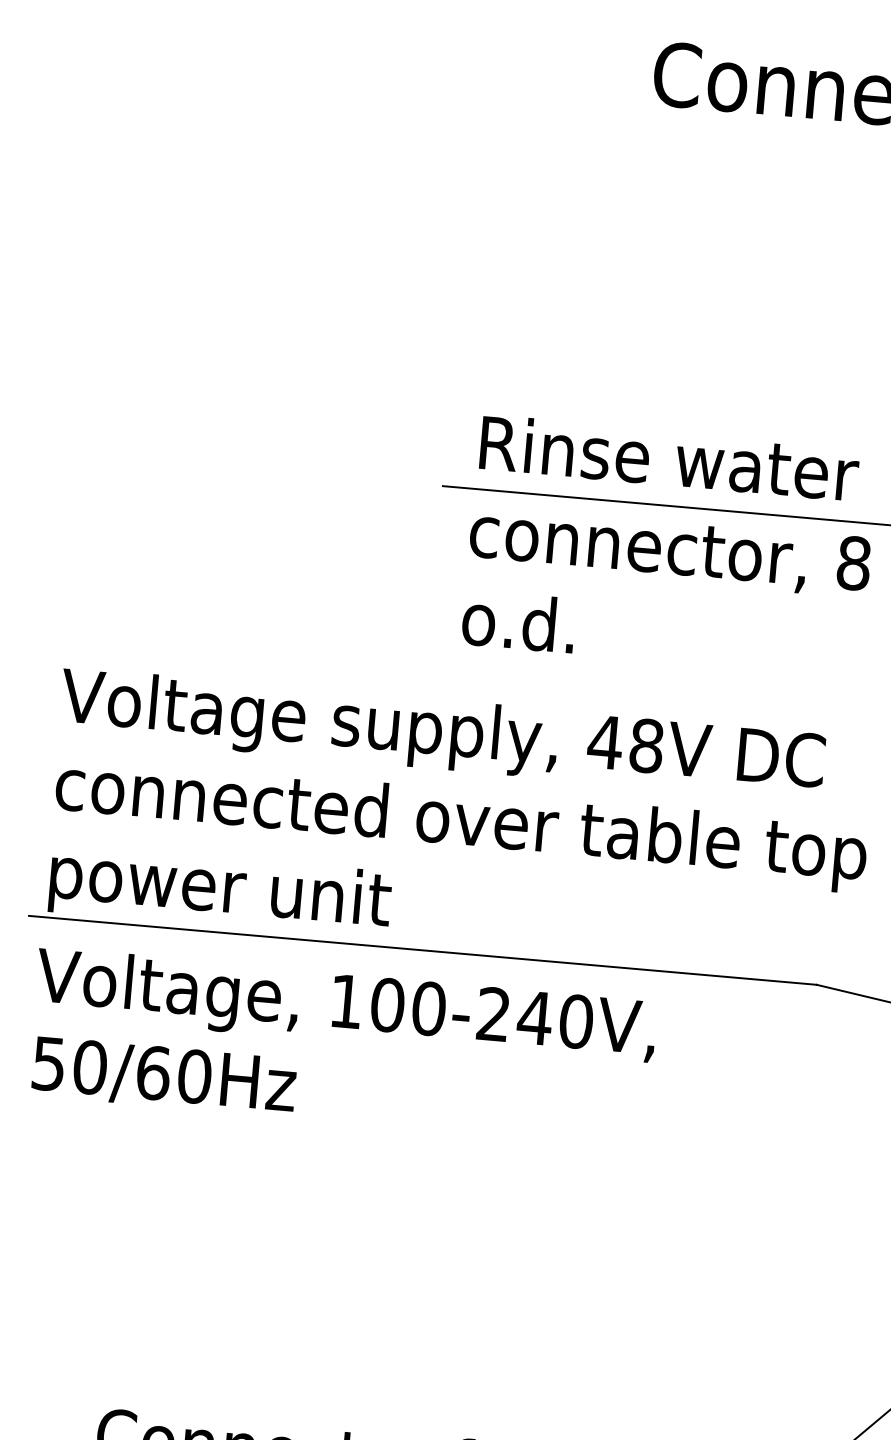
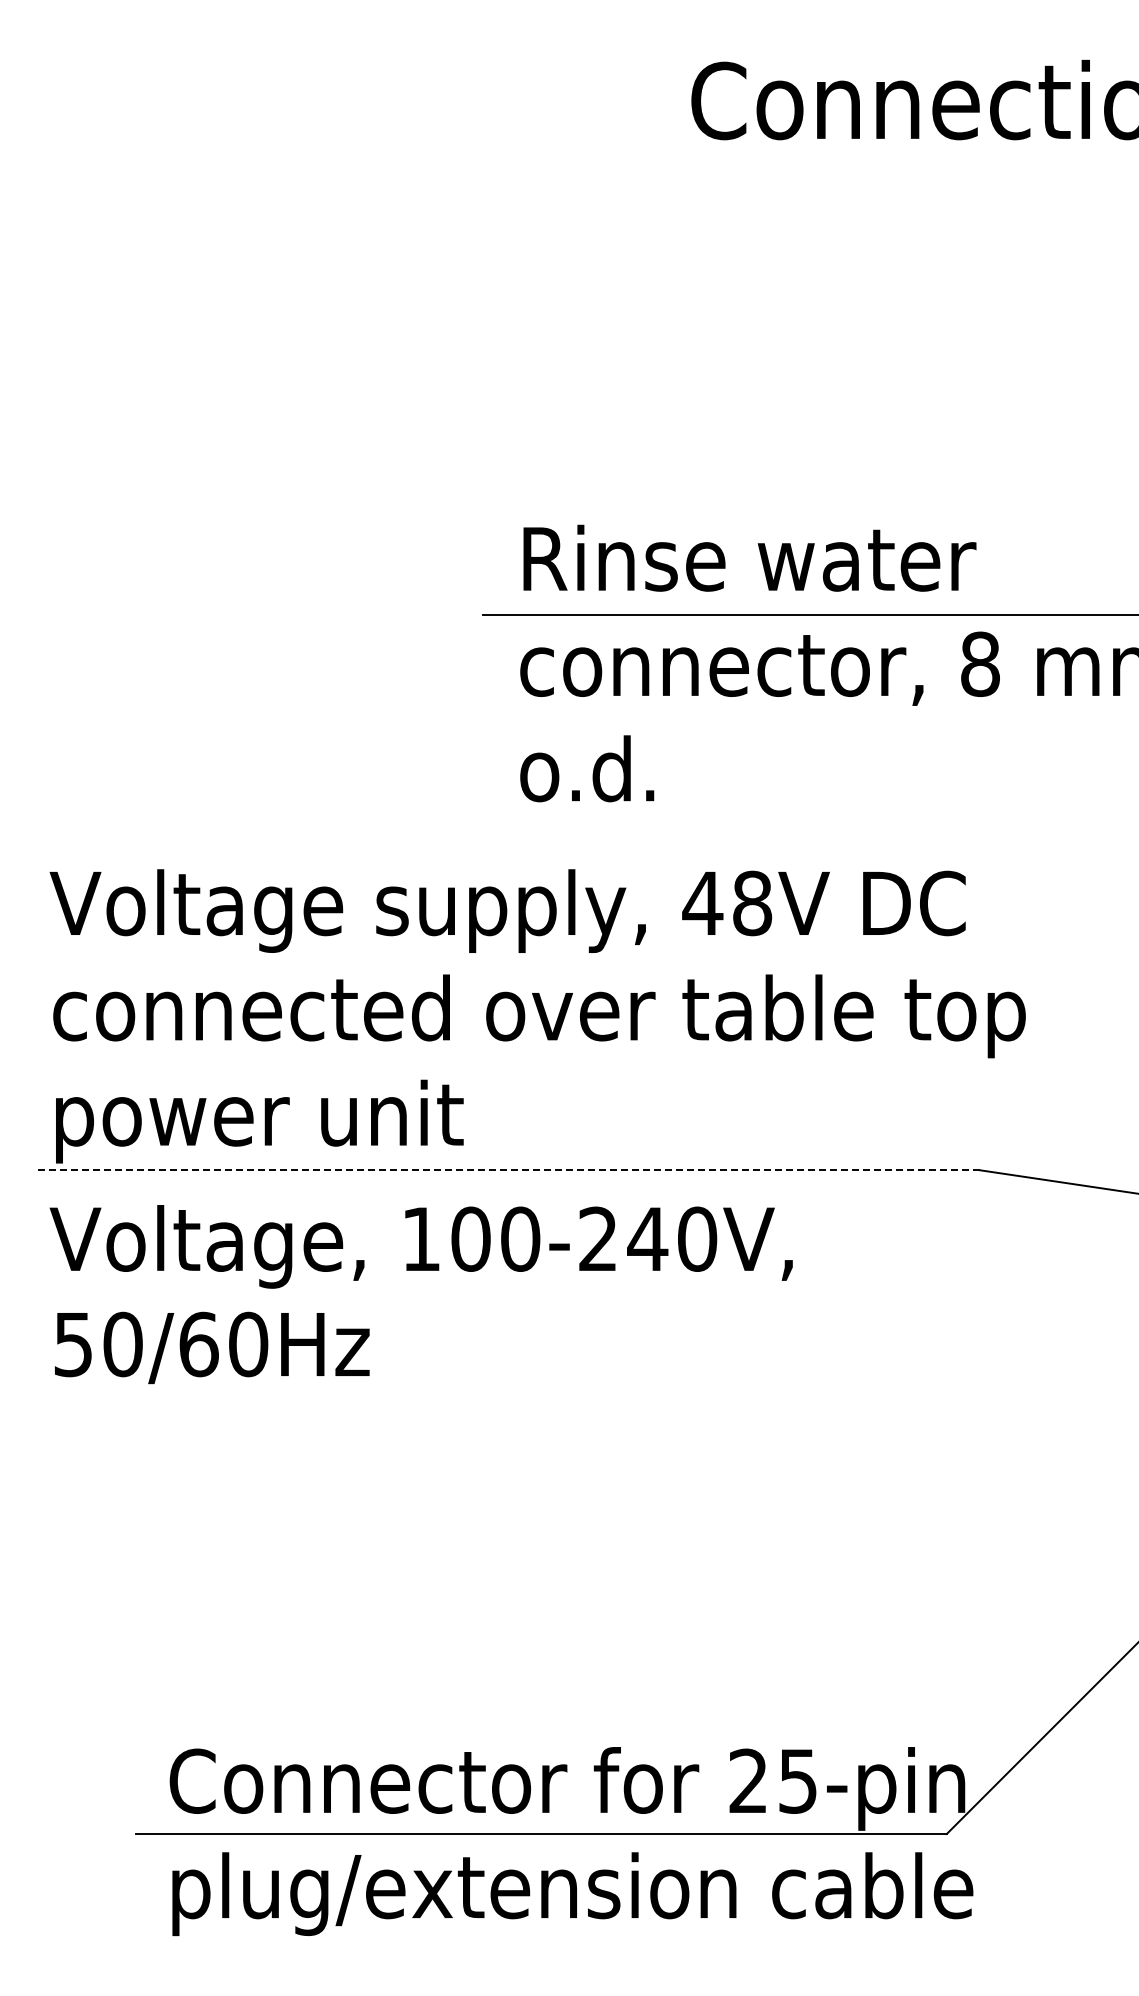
line: (423, 950) -> (507, 1170), solid -> dashed

